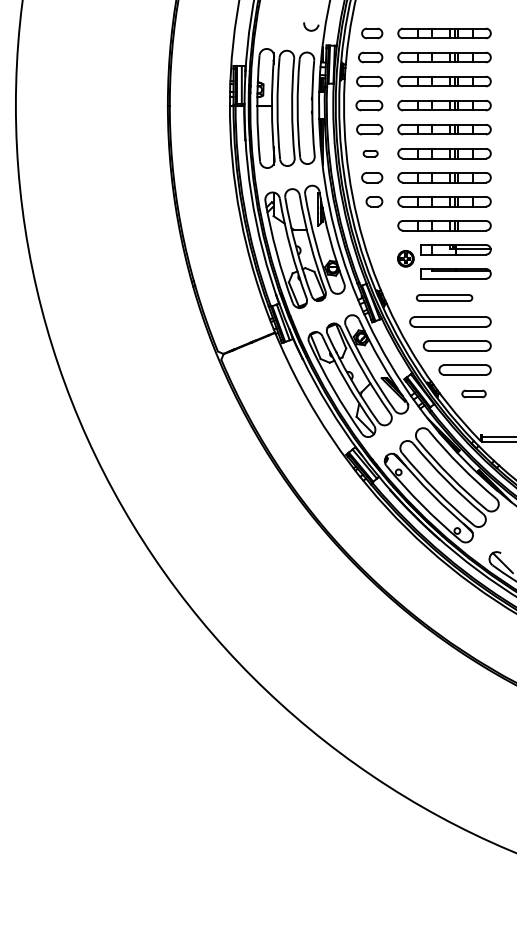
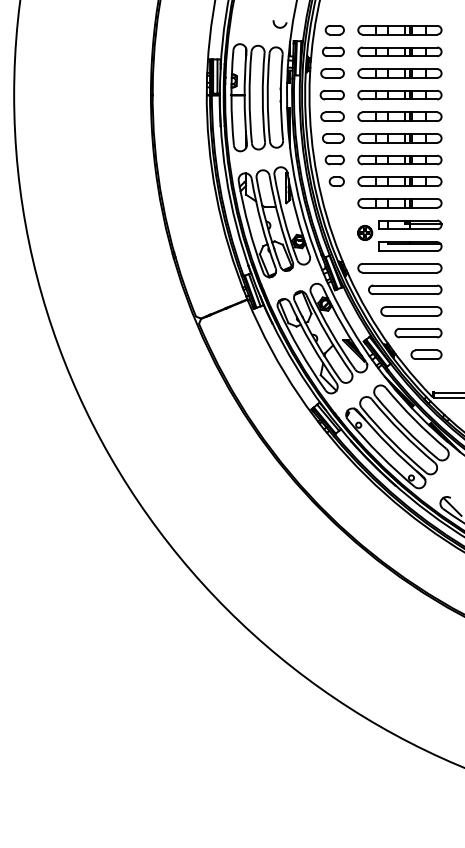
part: (370, 153) -> (333, 138), size x1.67
part: (444, 298) -> (399, 268), size x1.67
part: (474, 393) -> (426, 354), size x1.43

